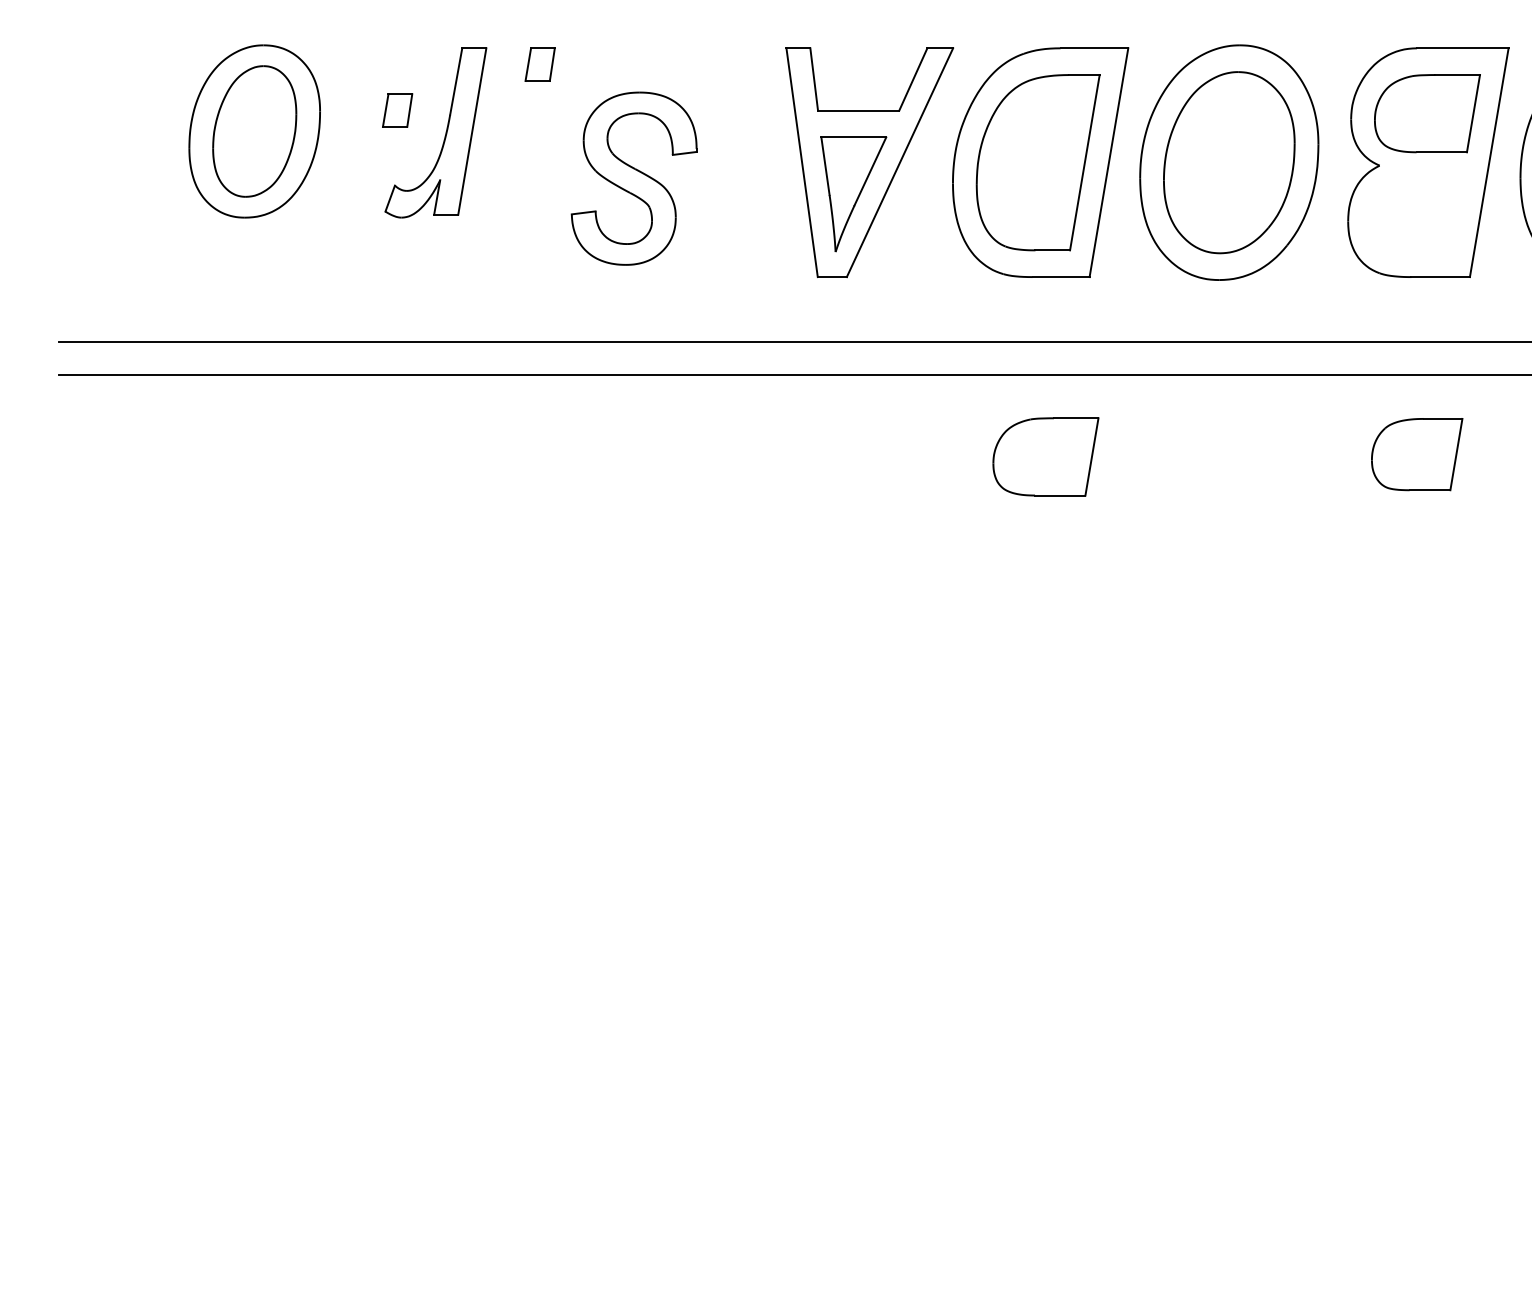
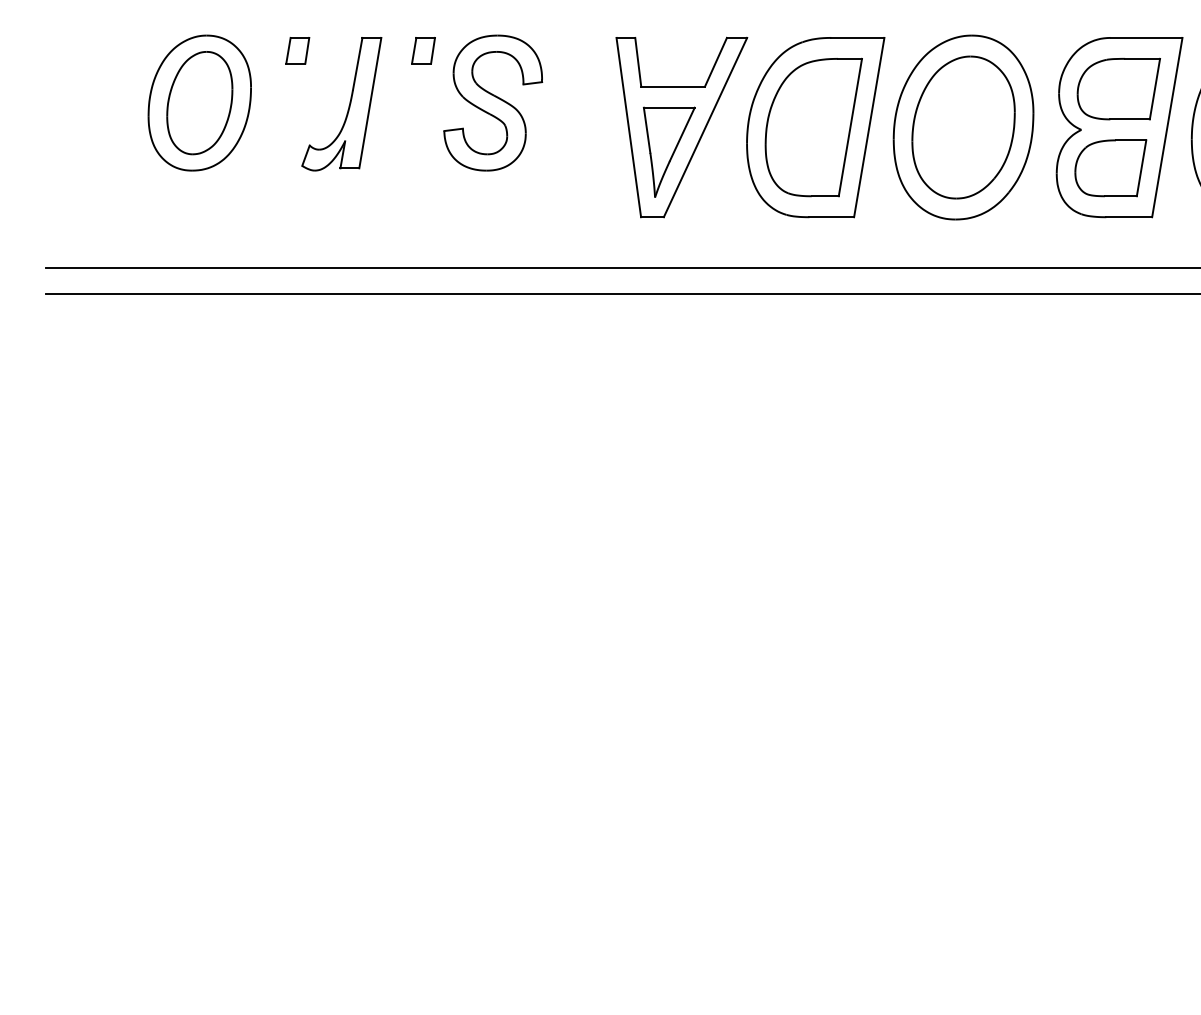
part: (397, 110) -> (297, 50), moved
part: (634, 177) -> (493, 102), moved
part: (1416, 454) -> (1110, 168), moved
part: (1045, 456) -> (819, 357), removed

